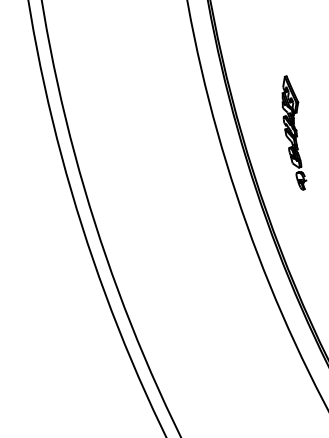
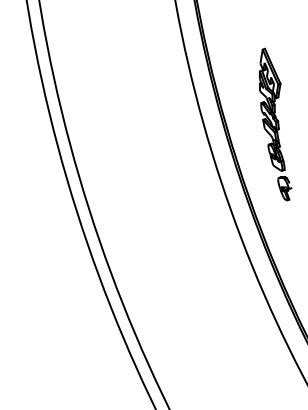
part: (294, 132) -> (275, 124), size x1.43

